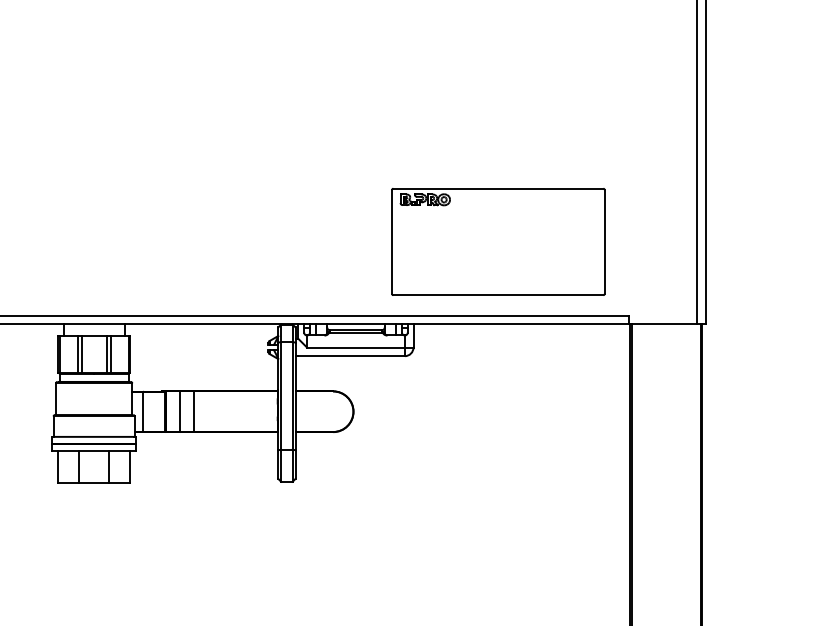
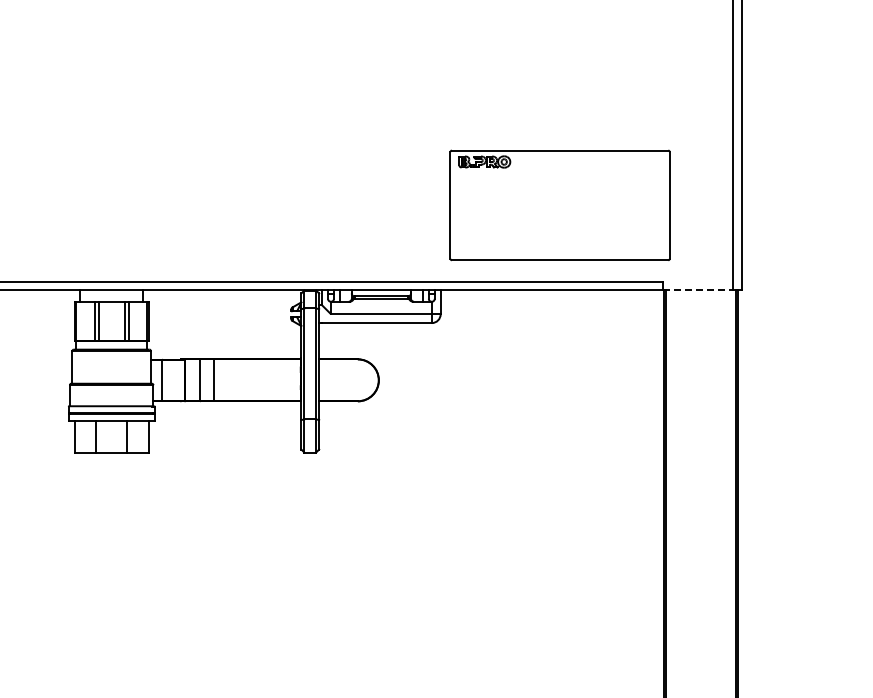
part: (497, 242) -> (559, 205), moved
line: (663, 323) -> (698, 289), solid -> dashed

